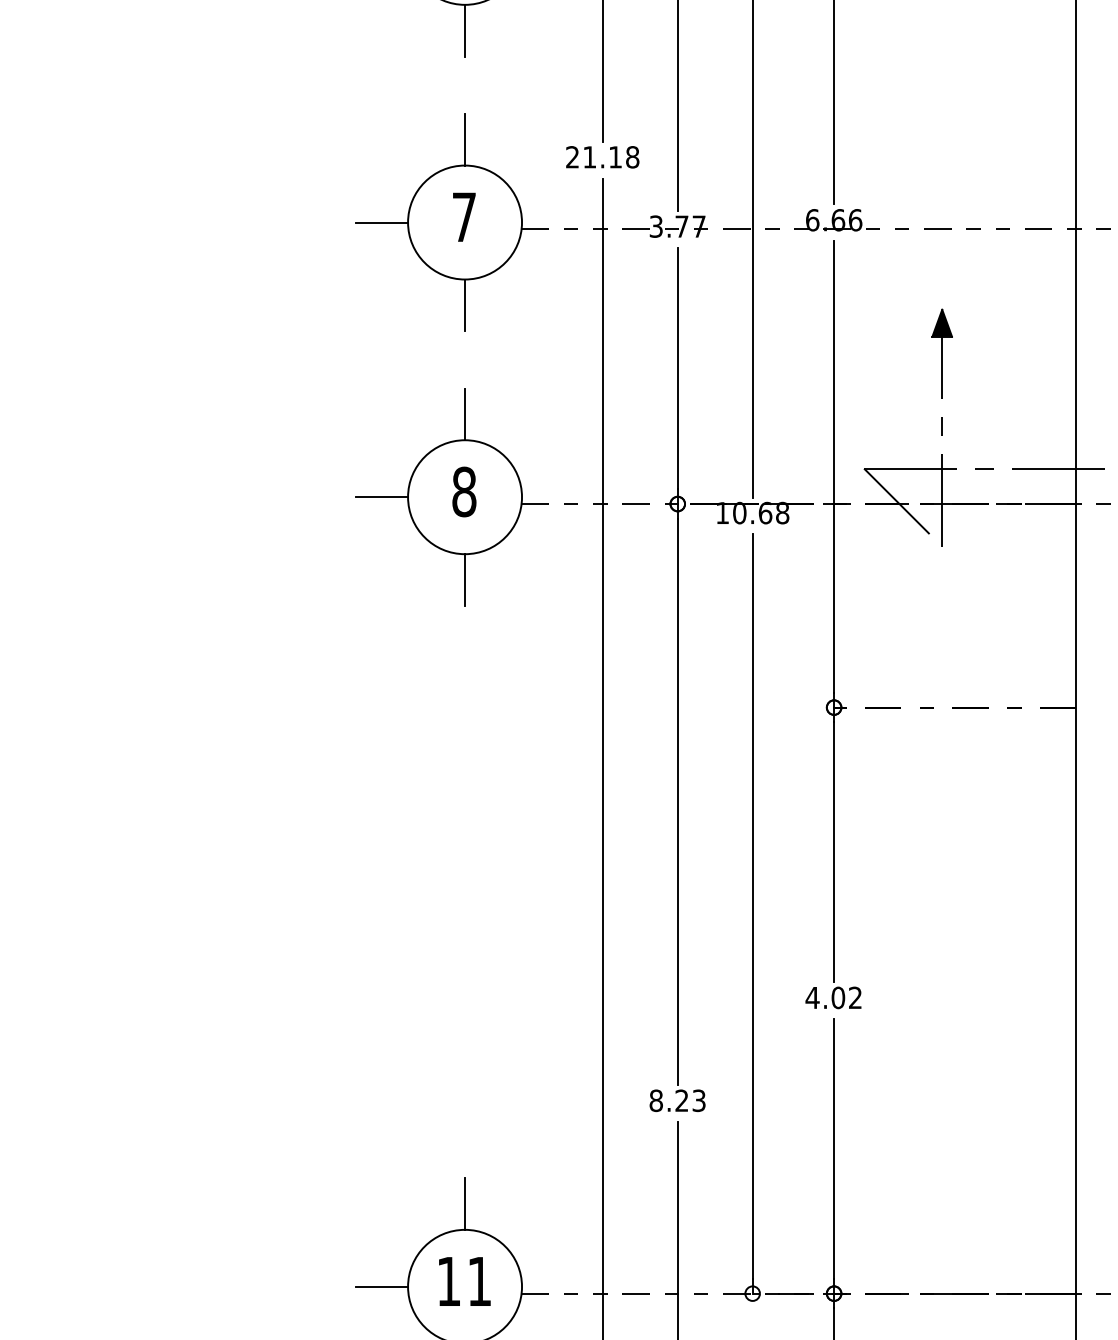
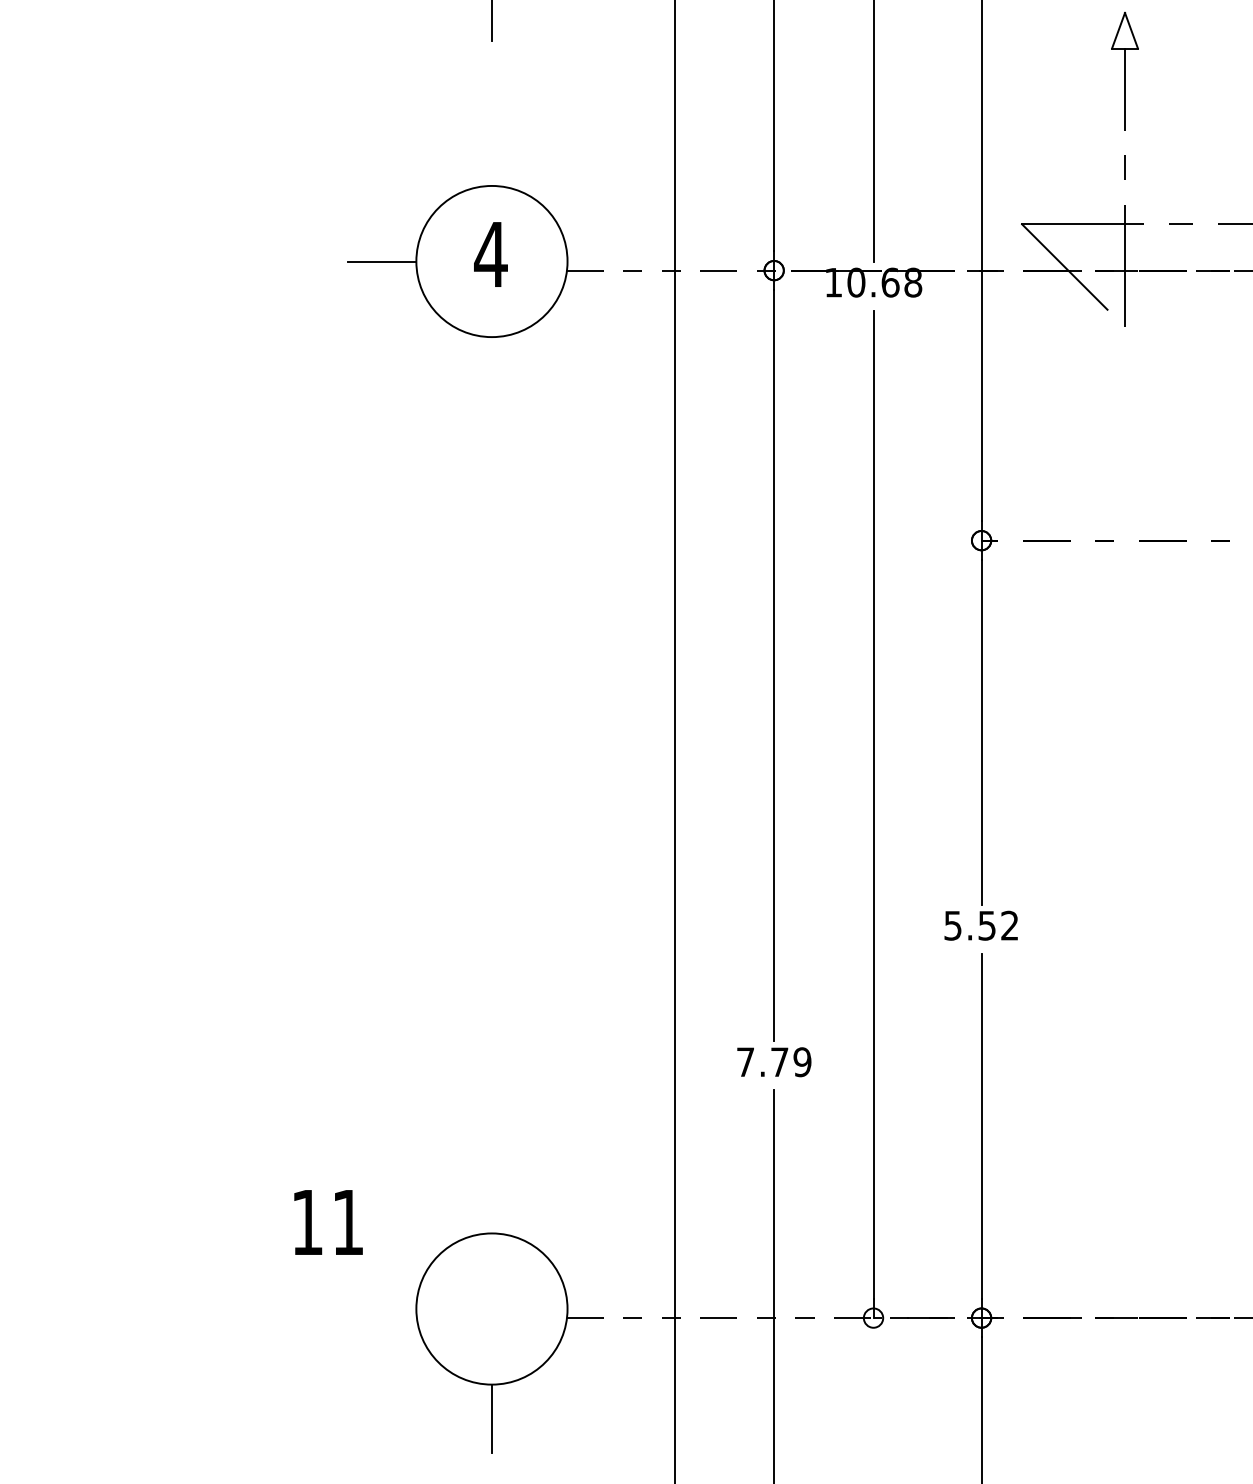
fill: (942, 322) -> (1125, 29), removed
line: (465, 414) -> (492, 151), removed
text: (464, 491) -> (491, 253), 8 -> 4
line: (465, 579) -> (492, 370), removed
text: (825, 997) -> (970, 925), 4.02 -> 5.52
text: (677, 1100) -> (773, 1061), 8.23 -> 7.79
line: (465, 1203) -> (492, 1198), removed
text: (464, 1281) -> (328, 1222), moved
line: (382, 1286) -> (382, 1308), removed

